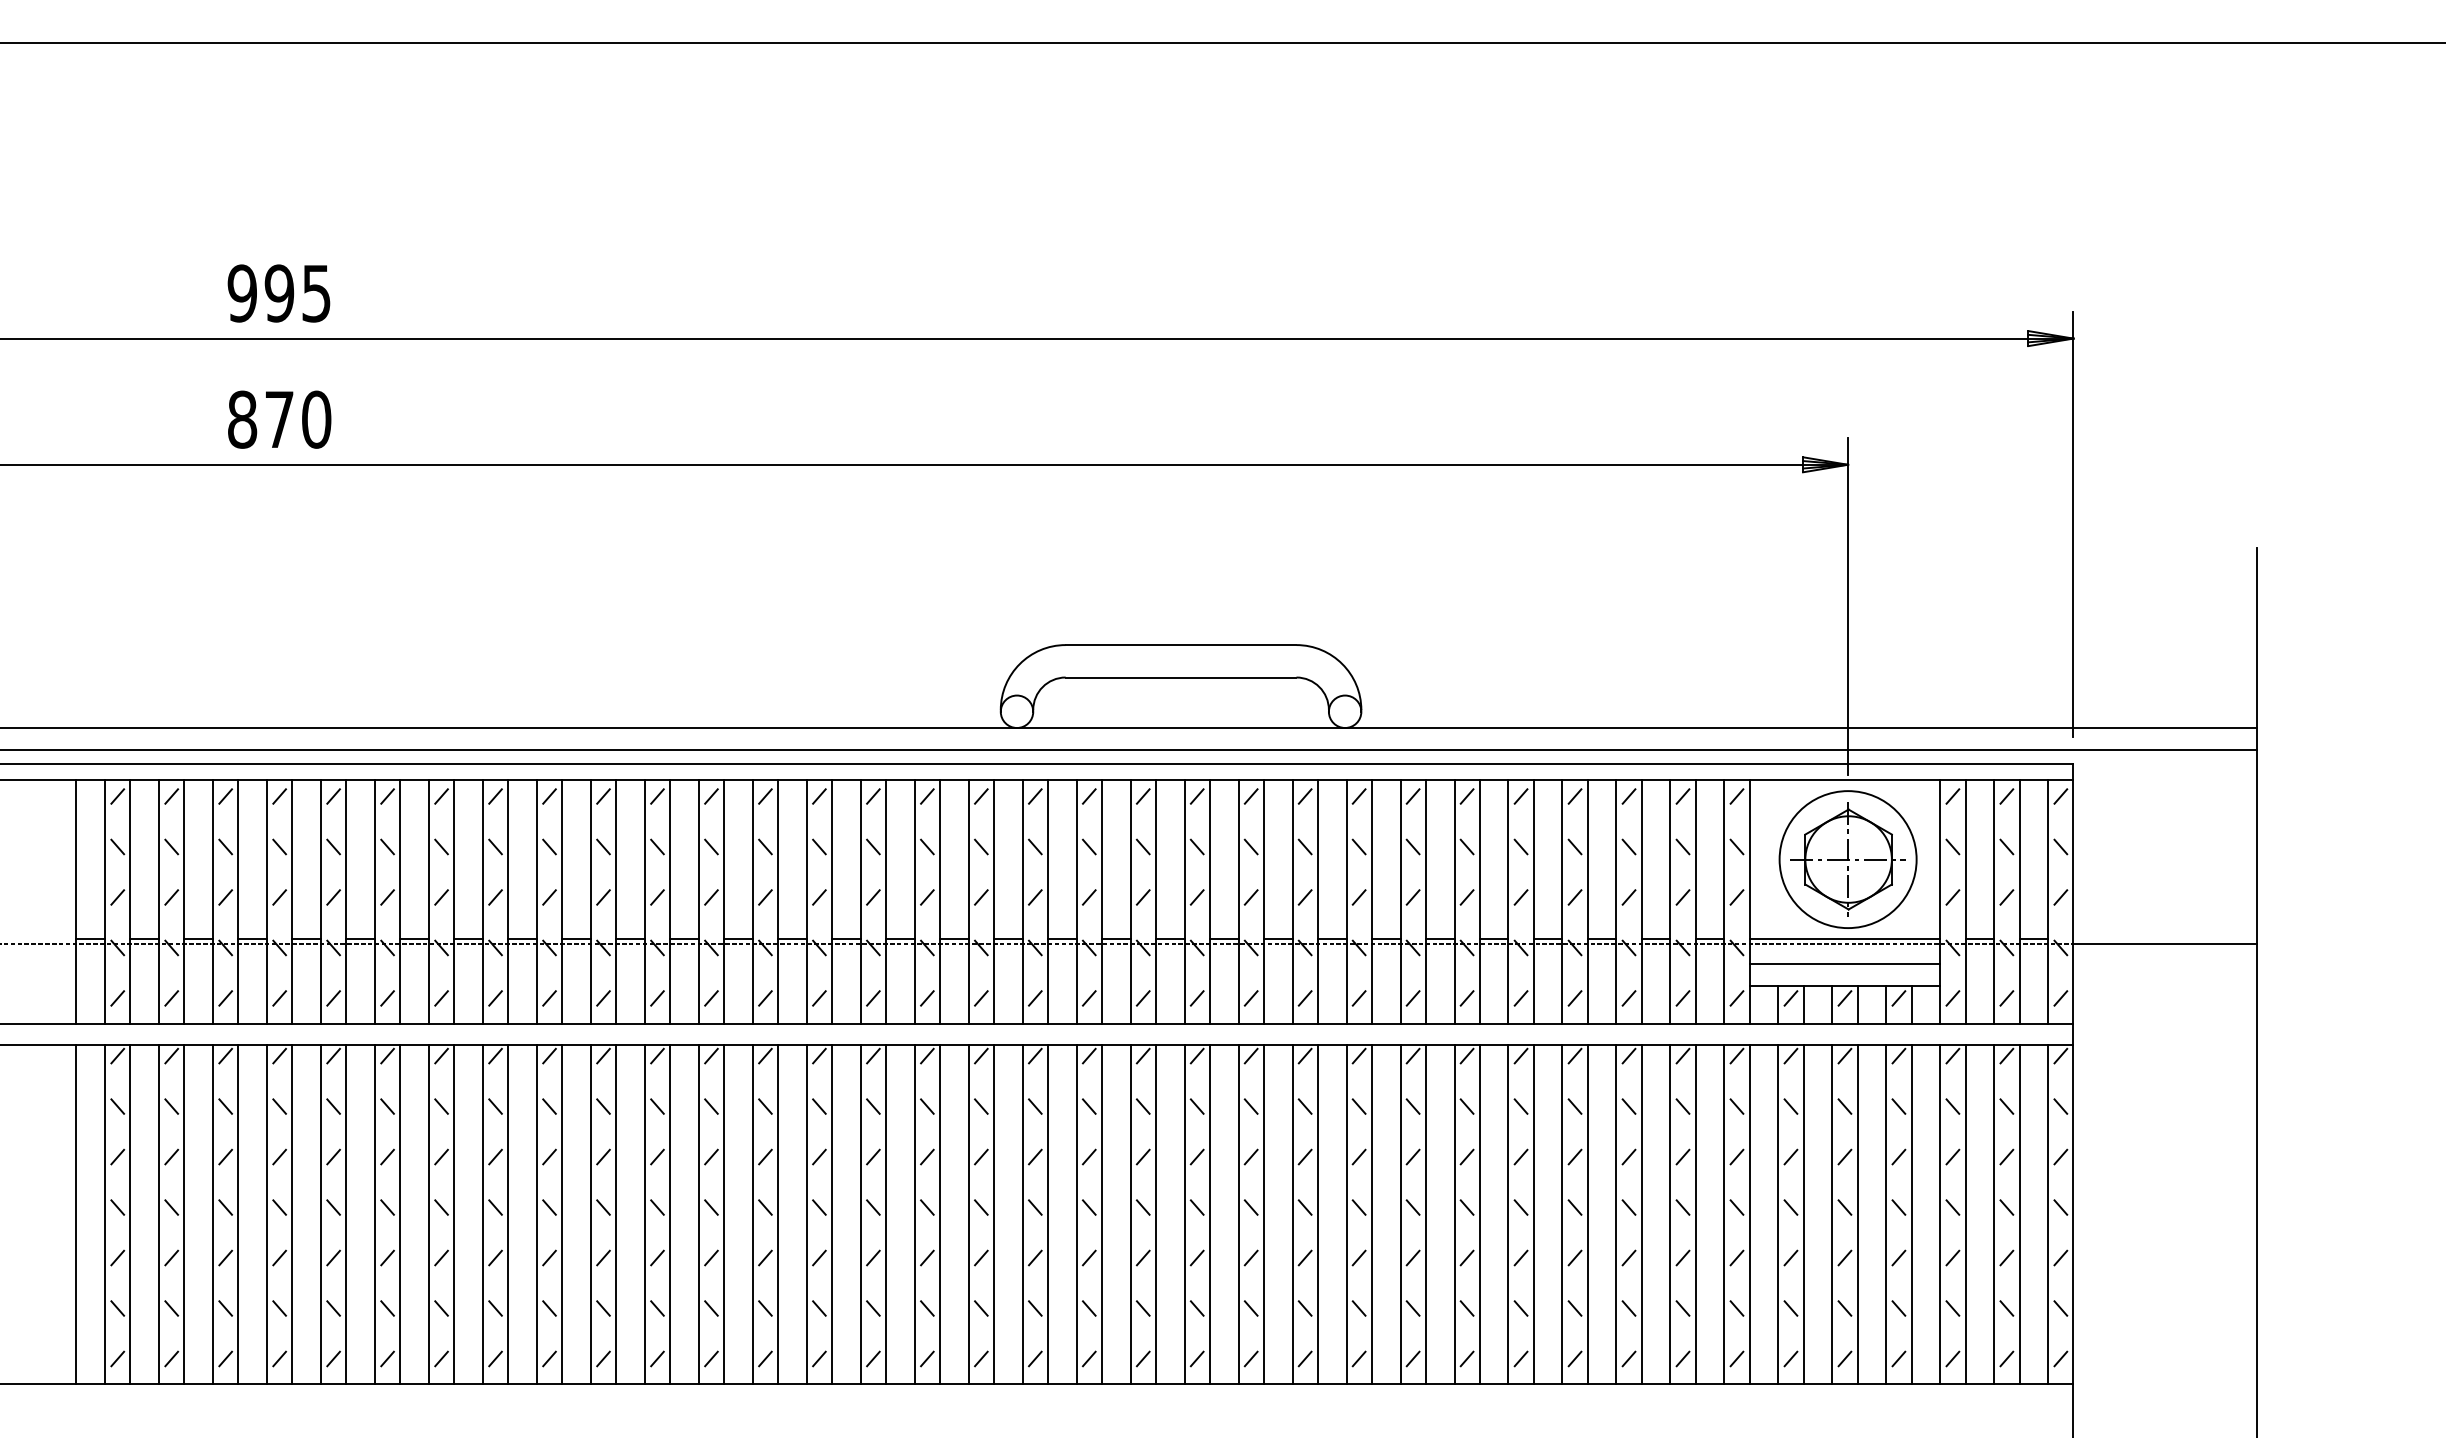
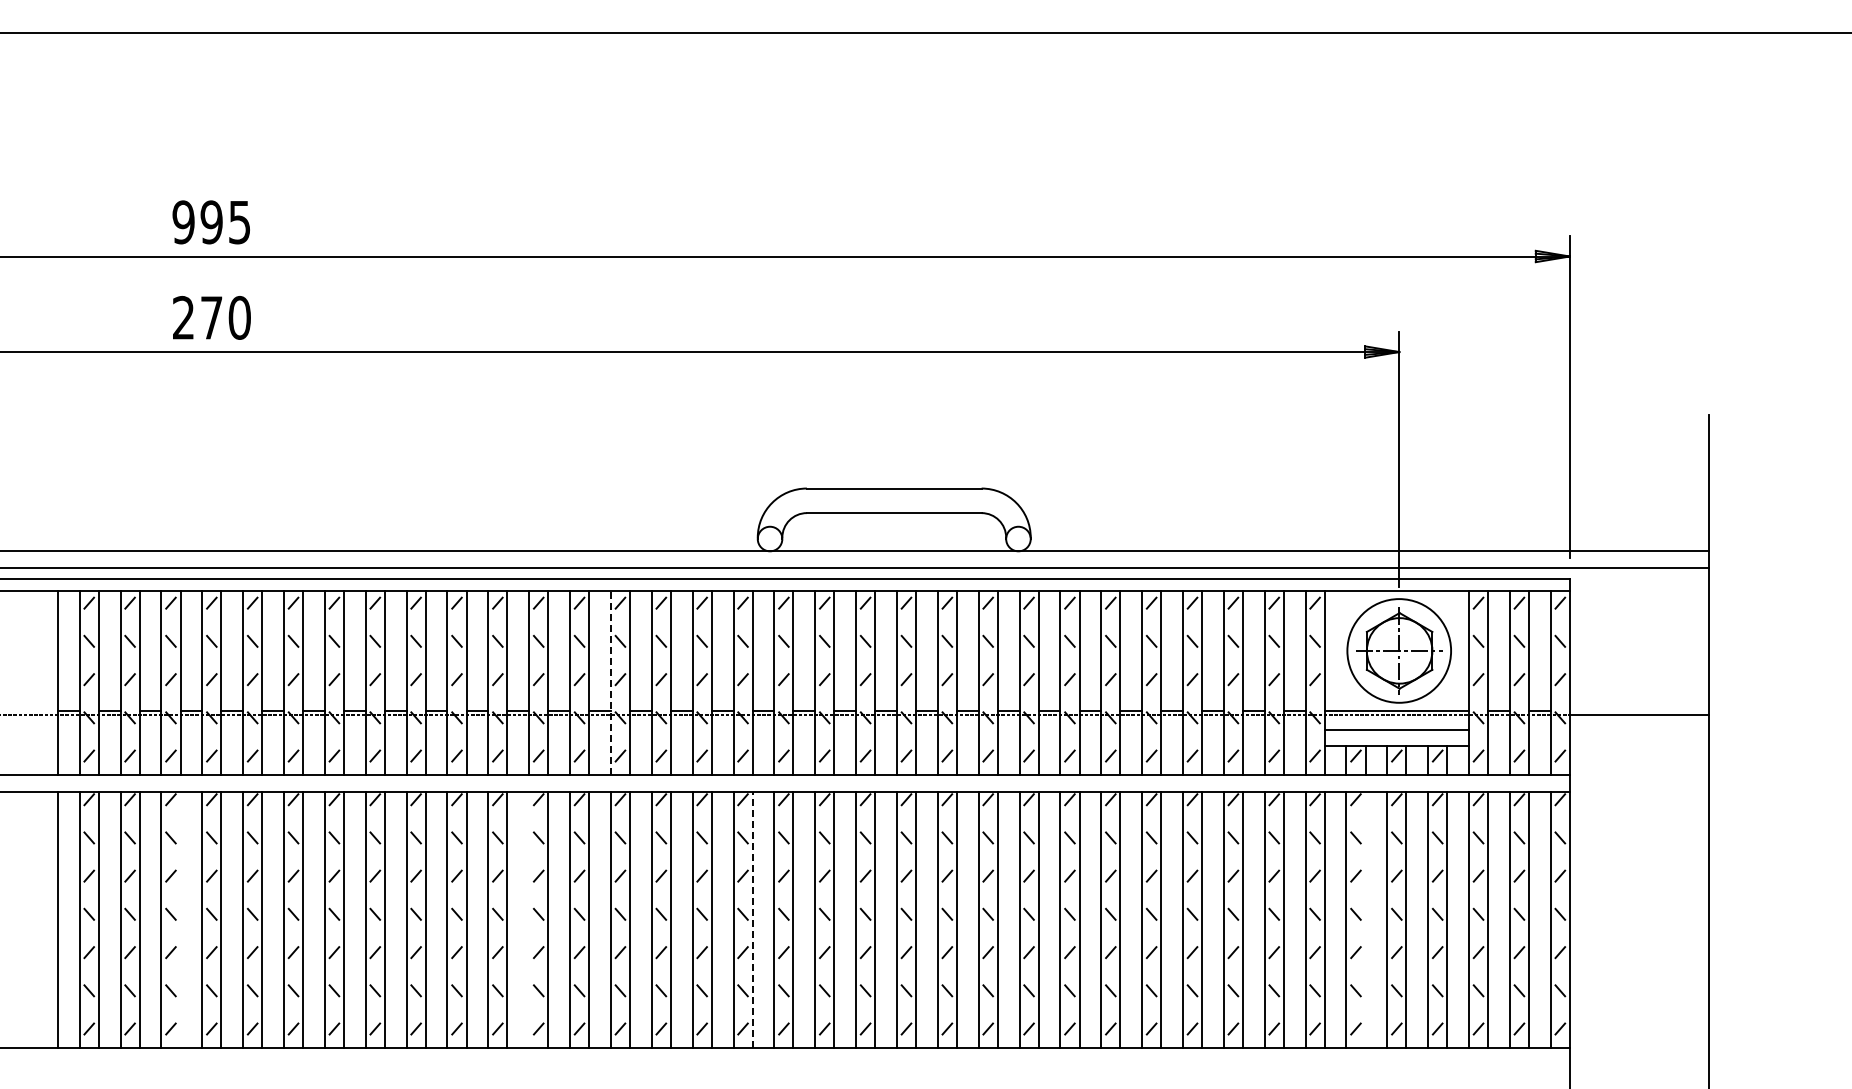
text: (242, 419) -> (183, 317), 870 -> 270
line: (806, 901) -> (610, 682), solid -> dashed
line: (238, 1214) -> (180, 919), removed
line: (699, 1214) -> (529, 919), removed
line: (993, 1214) -> (752, 919), solid -> dashed
line: (1803, 1214) -> (1365, 919), removed

